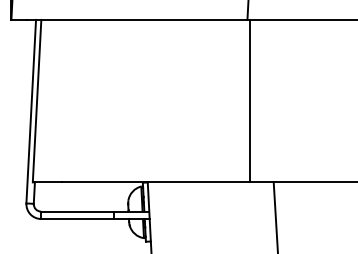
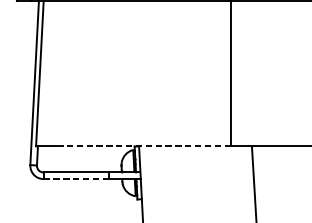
line: (156, 182) -> (146, 146), solid -> dashed
line: (77, 219) -> (76, 179), solid -> dashed

